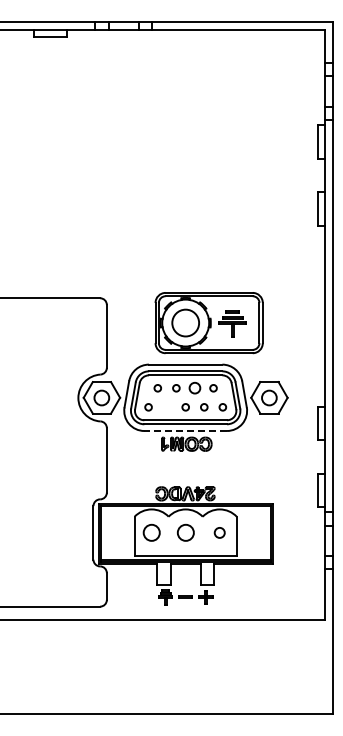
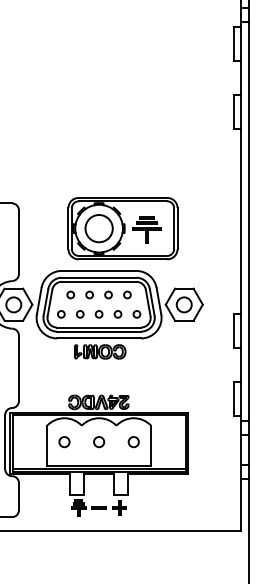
circle: (194, 388) -> (108, 295), size x0.62
circle: (166, 407) -> (79, 314), added
line: (185, 431) -> (98, 338), dashed -> solid
circle: (151, 532) -> (64, 441), size x0.62
circle: (185, 532) -> (98, 441), size x0.62

